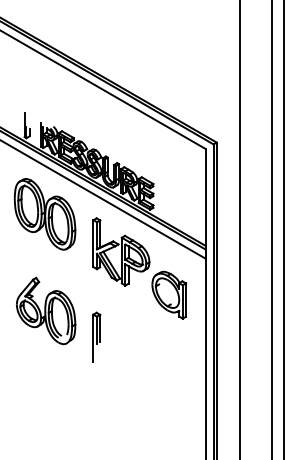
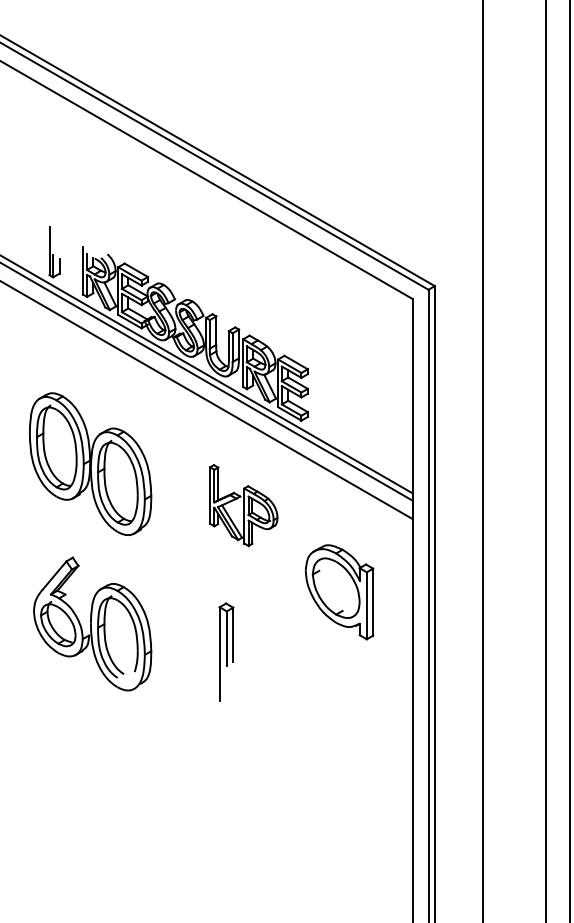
part: (44, 214) -> (89, 464), moved
part: (121, 251) -> (243, 504), size x0.6
part: (96, 336) -> (225, 651), moved

